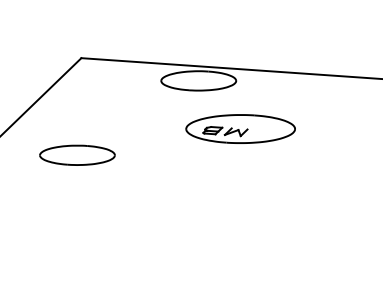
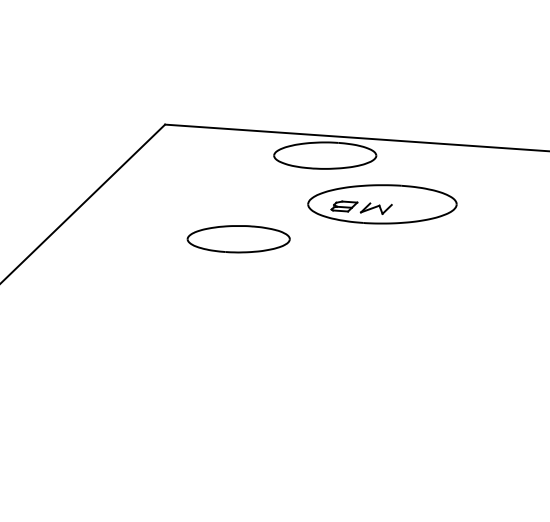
part: (240, 129) -> (382, 204), moved
part: (77, 155) -> (238, 239), moved

